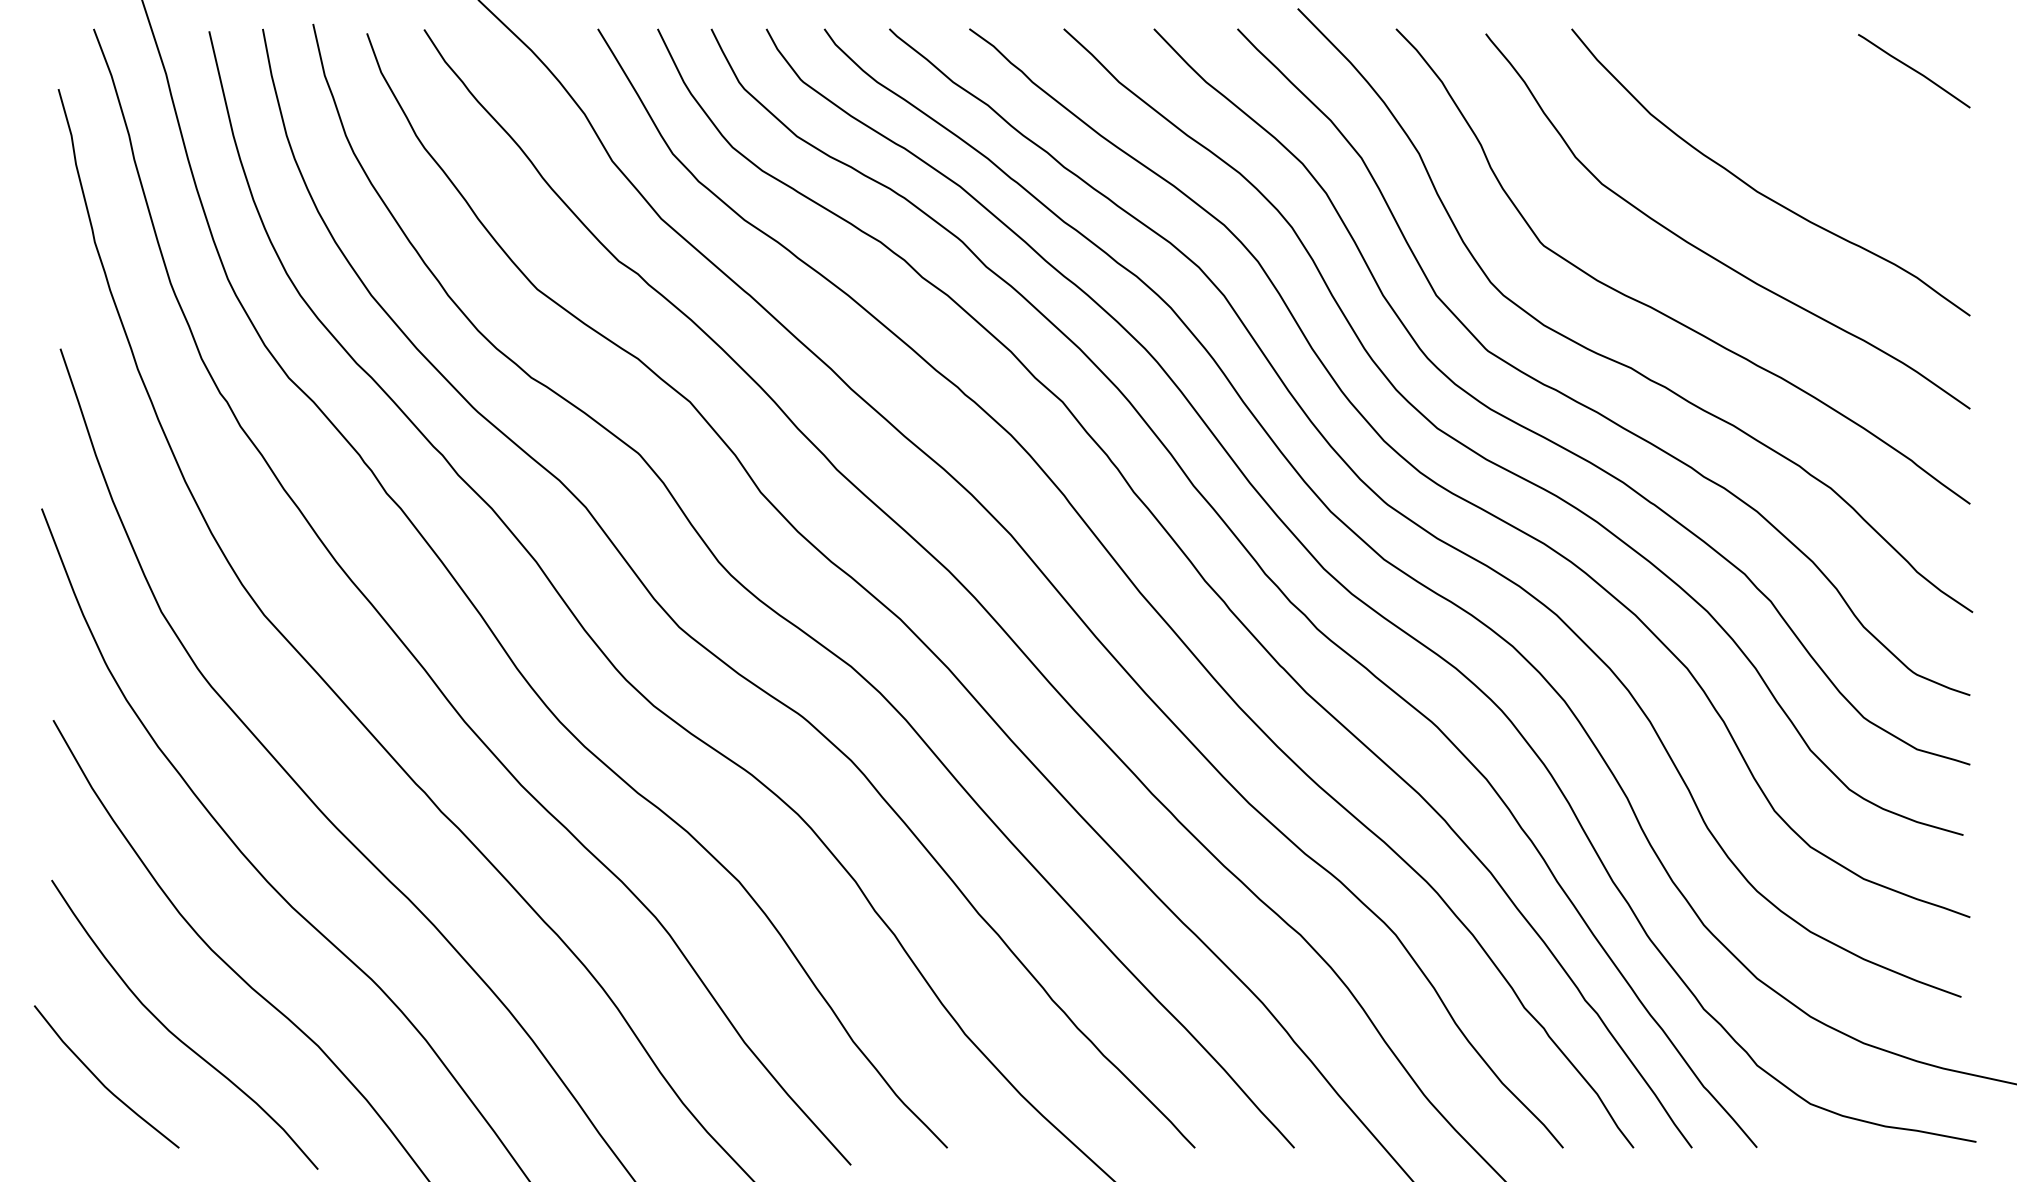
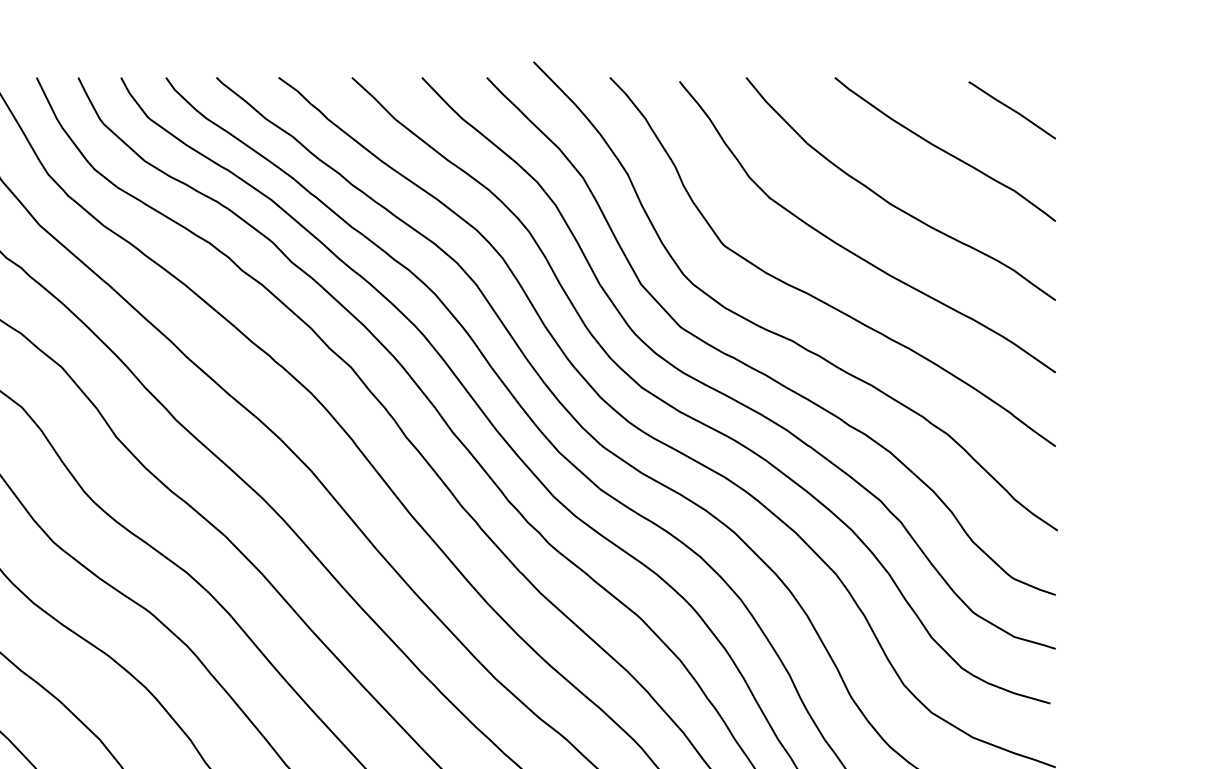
curve: (1826, 122) -> (944, 150), added

